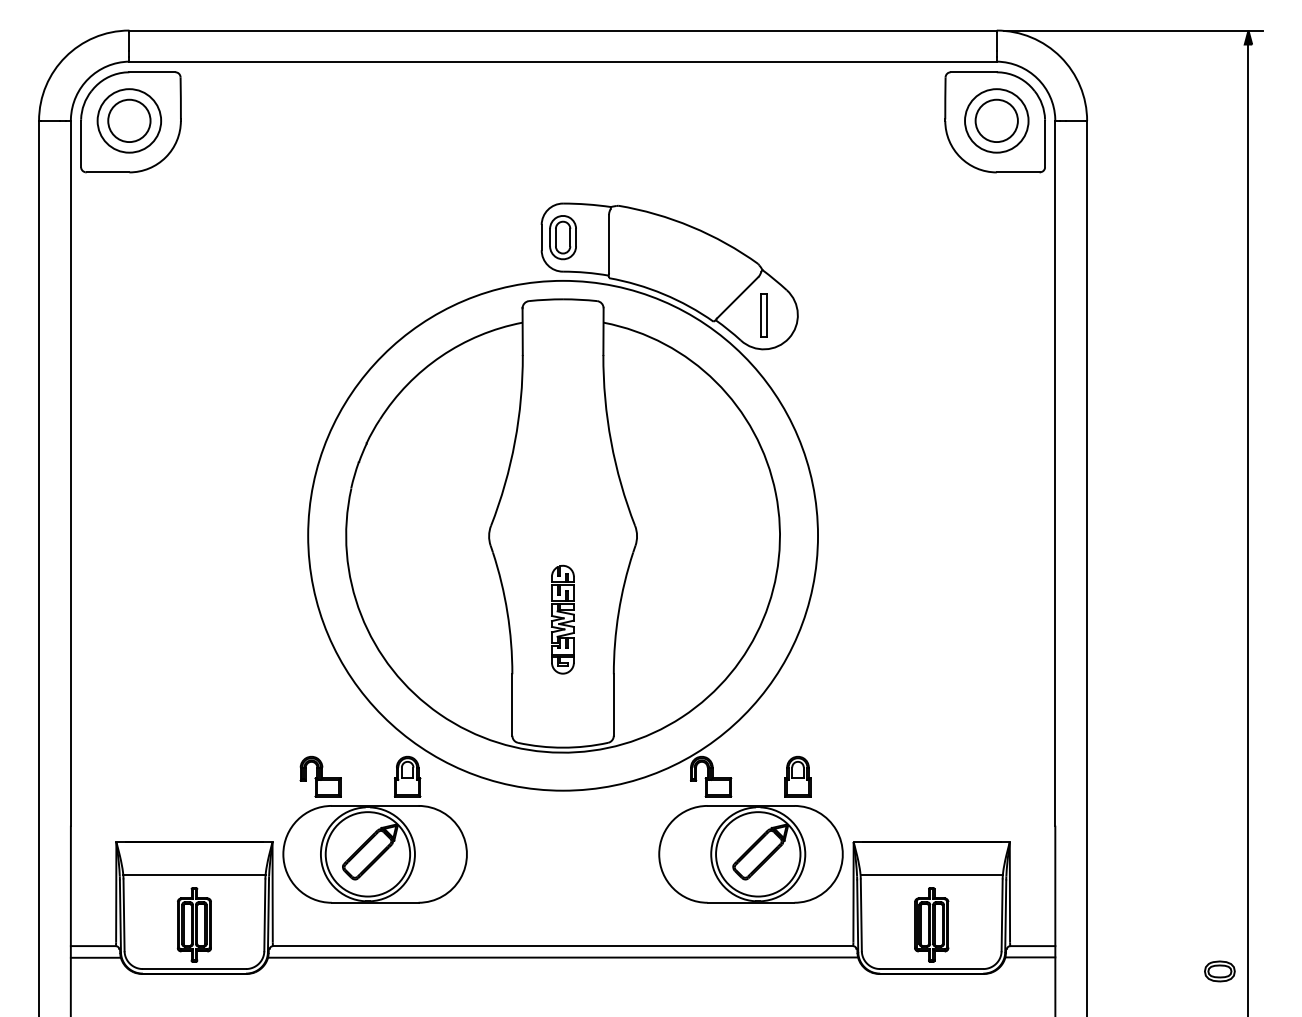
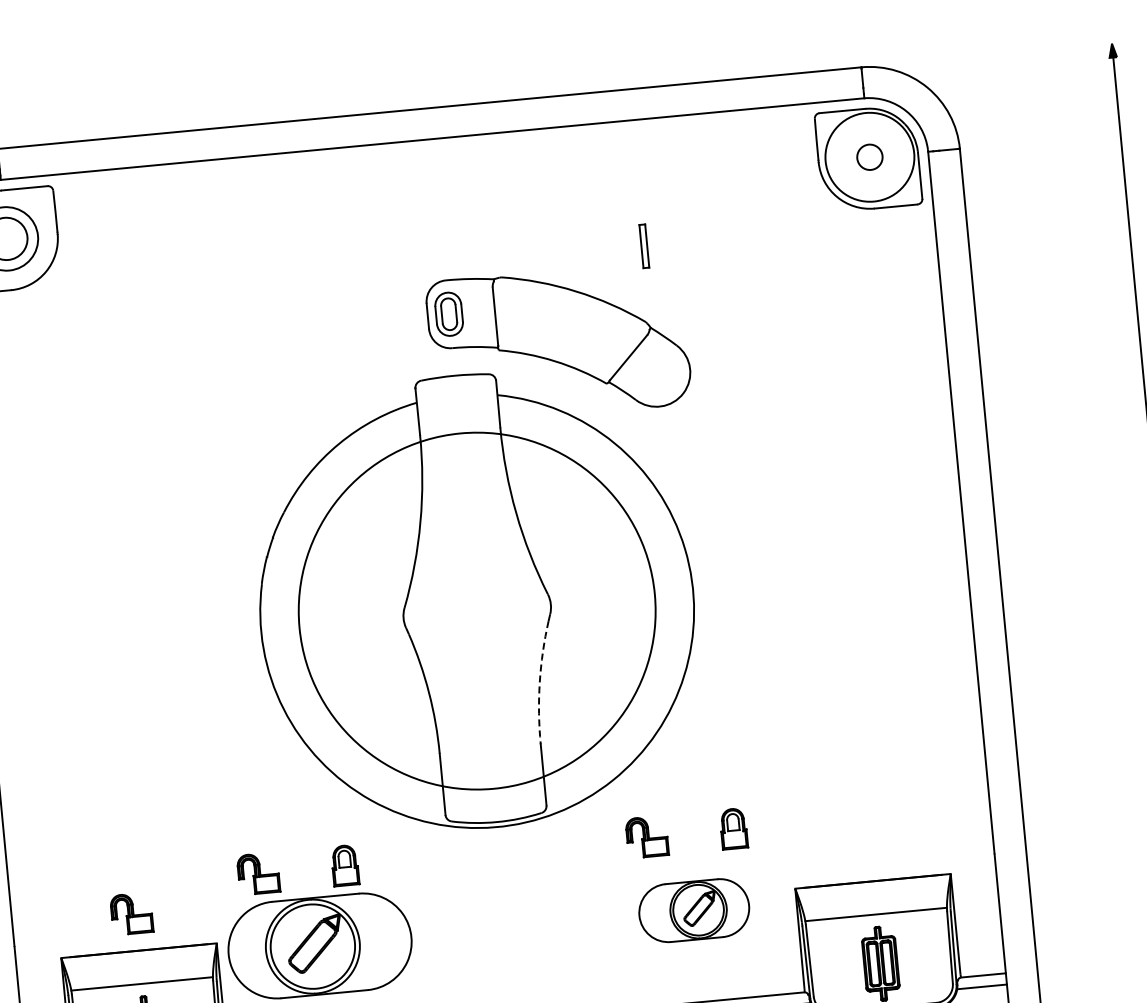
line: (1133, 30) -> (997, 54), removed
circle: (996, 120) -> (869, 156), size x0.6
circle: (996, 120) -> (869, 156), size x1.4
part: (763, 315) -> (644, 246), moved
circle: (563, 535) -> (477, 610), size x0.7
arc: (618, 612) -> (539, 682), solid -> dashed
part: (562, 619) -> (484, 694), removed
part: (190, 804) -> (131, 913), added
part: (750, 854) -> (693, 910), size x0.6

